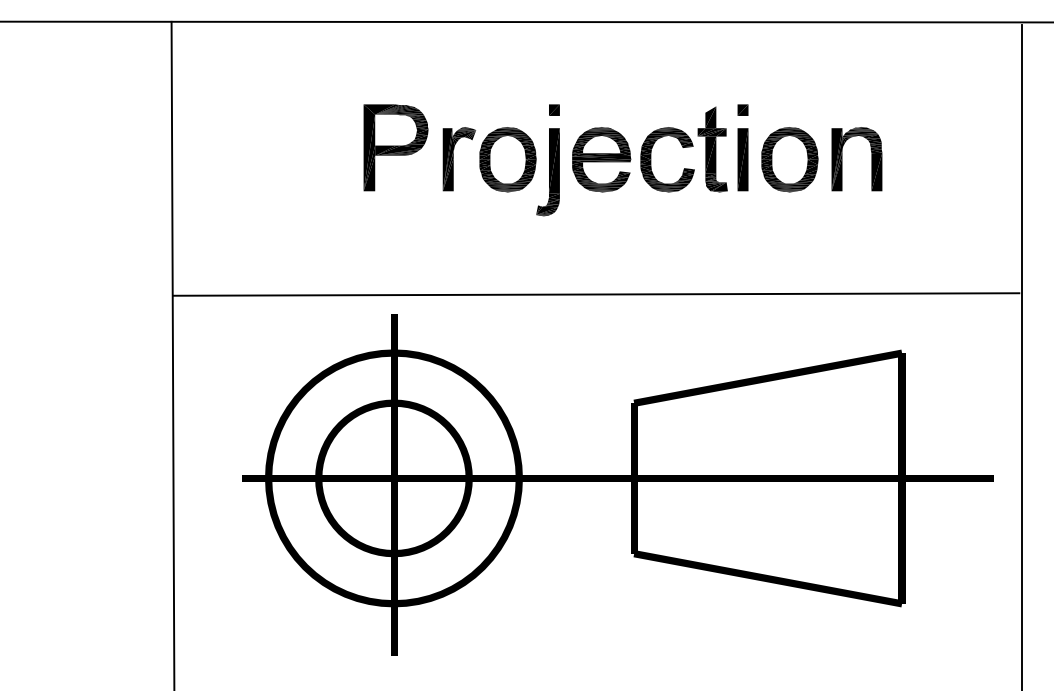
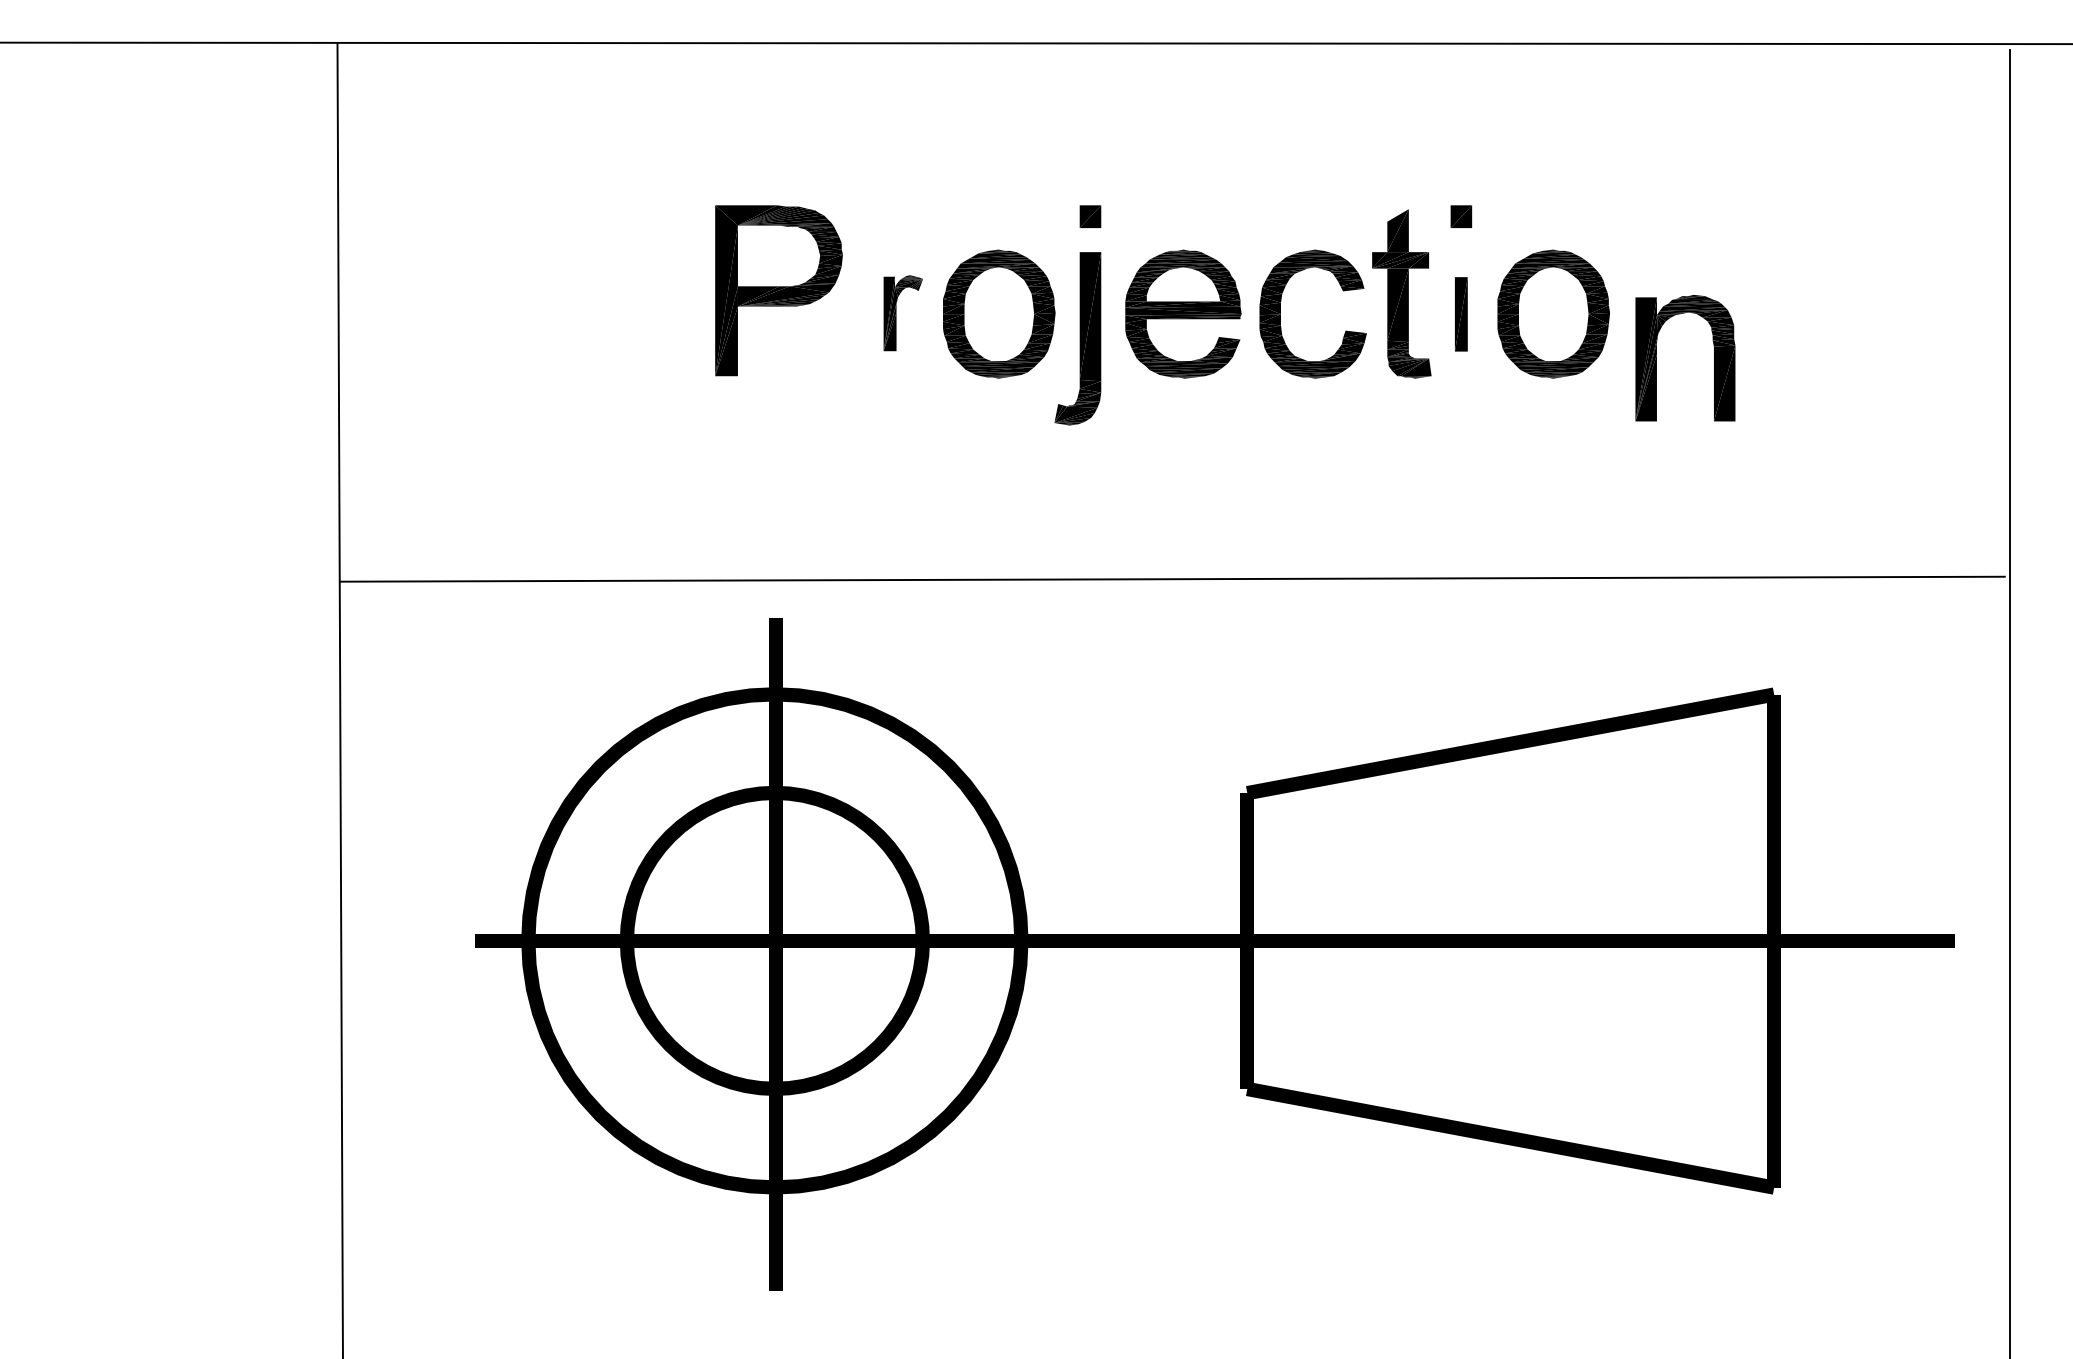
part: (458, 159) -> (901, 313), size x0.6
part: (742, 159) -> (1460, 313), size x0.6
part: (842, 159) -> (1656, 358), moved

